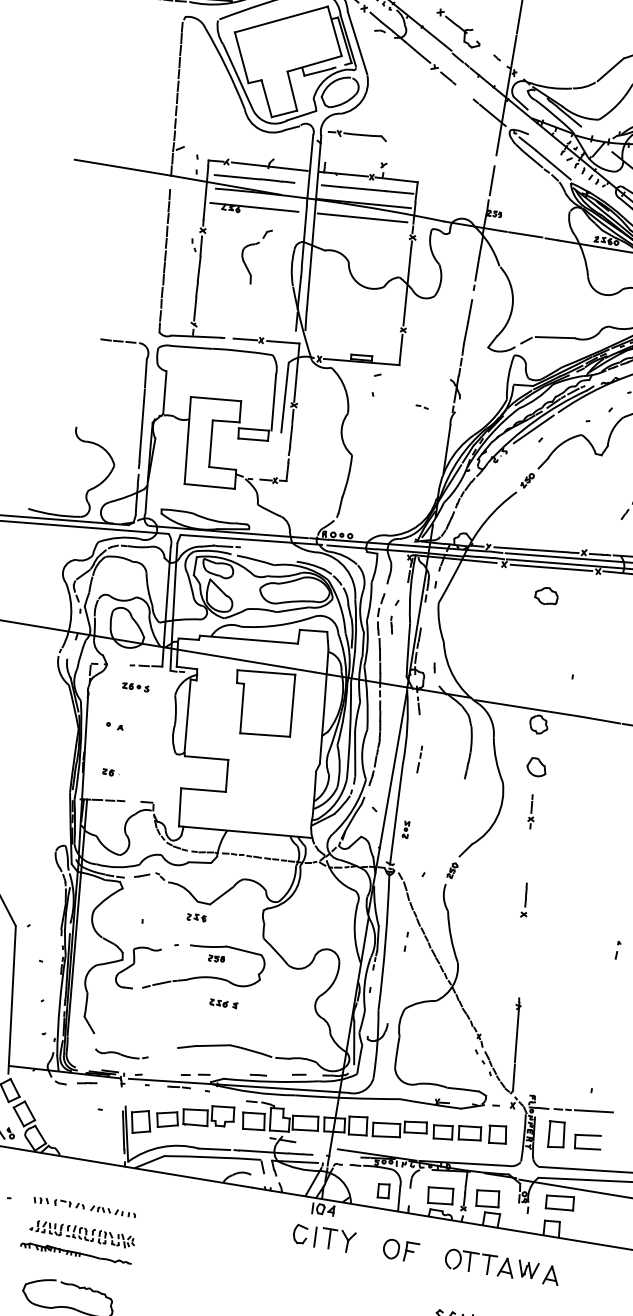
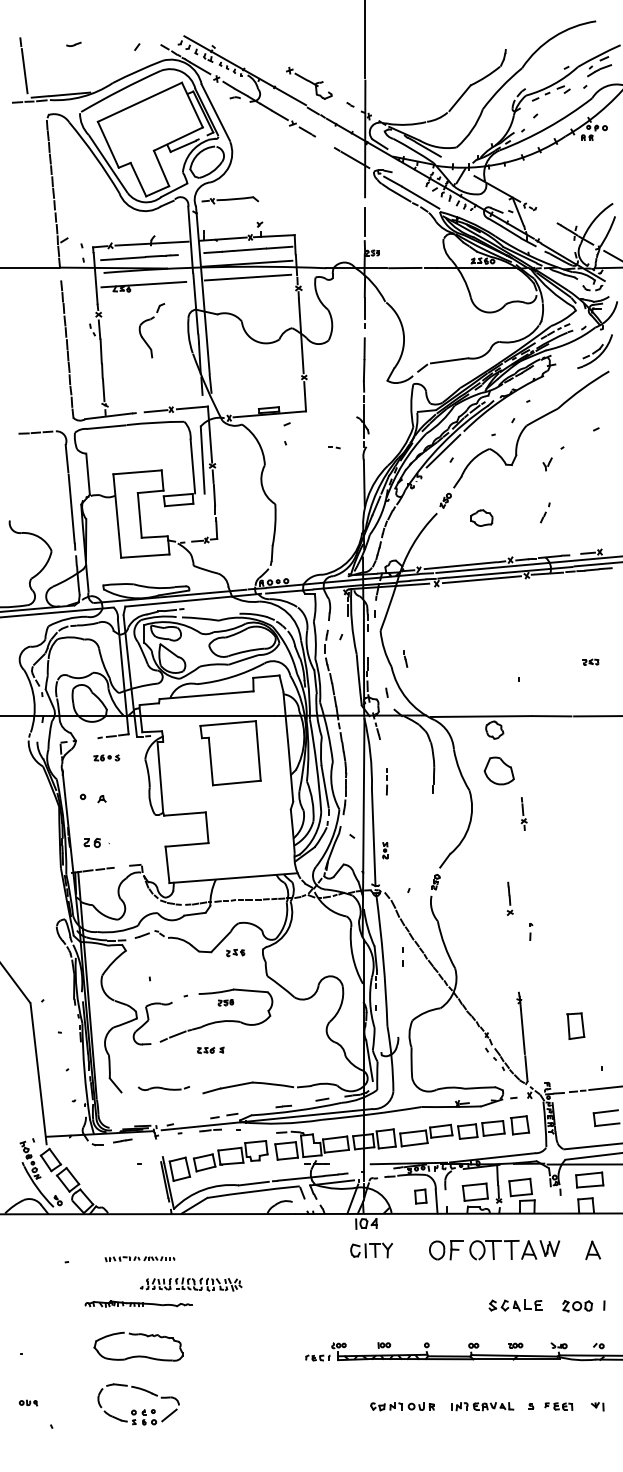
part: (546, 595) -> (481, 517), moved
line: (391, 624) -> (405, 658), moved
part: (114, 726) -> (92, 798), size x1.6
part: (537, 766) -> (499, 770), size x1.6
part: (110, 772) -> (96, 842), size x1.6
part: (531, 811) -> (523, 813), moved
part: (196, 917) -> (235, 952), moved
part: (618, 950) -> (531, 931), moved
part: (223, 1004) -> (210, 1050), moved
part: (121, 1054) -> (163, 1088), moved
part: (556, 1134) -> (575, 1025), moved
part: (84, 1206) -> (139, 1258), size x0.7
part: (83, 1233) -> (191, 1284), moved
part: (323, 1237) -> (371, 1250), size x0.7
part: (491, 1265) -> (514, 1250), moved

